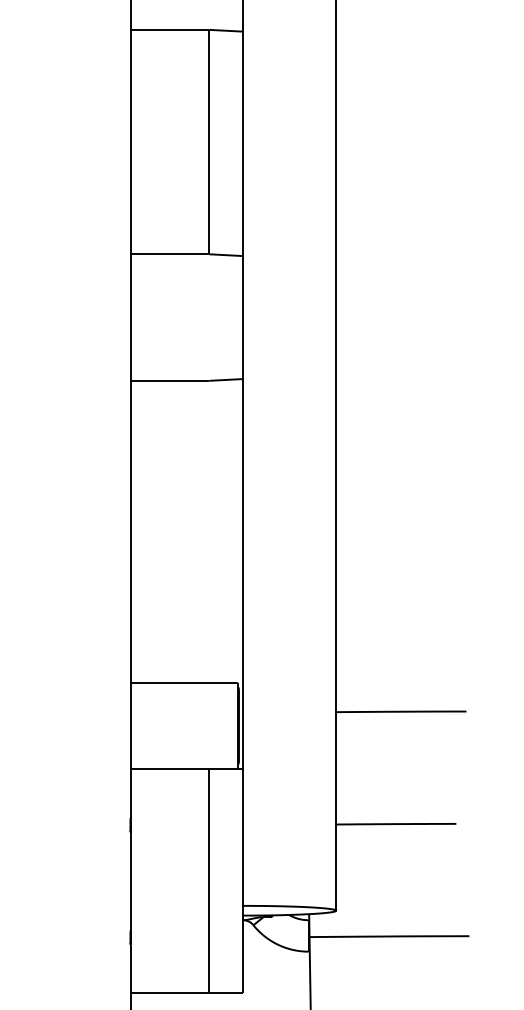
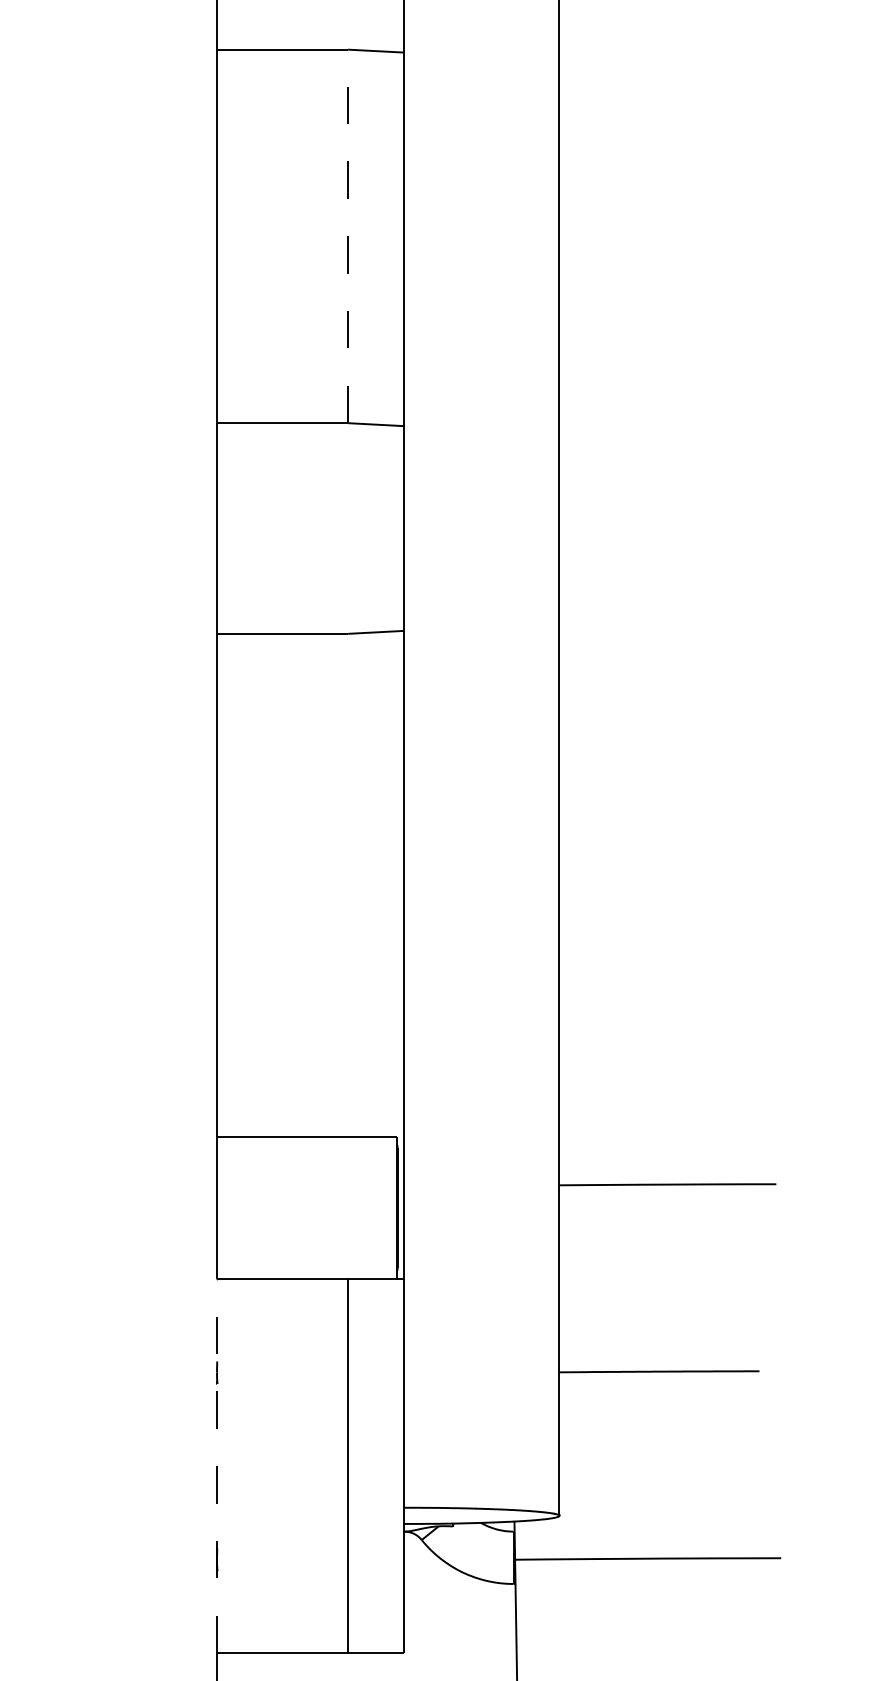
line: (209, 141) -> (348, 235), solid -> dashed
line: (130, 880) -> (217, 1465), solid -> dashed

